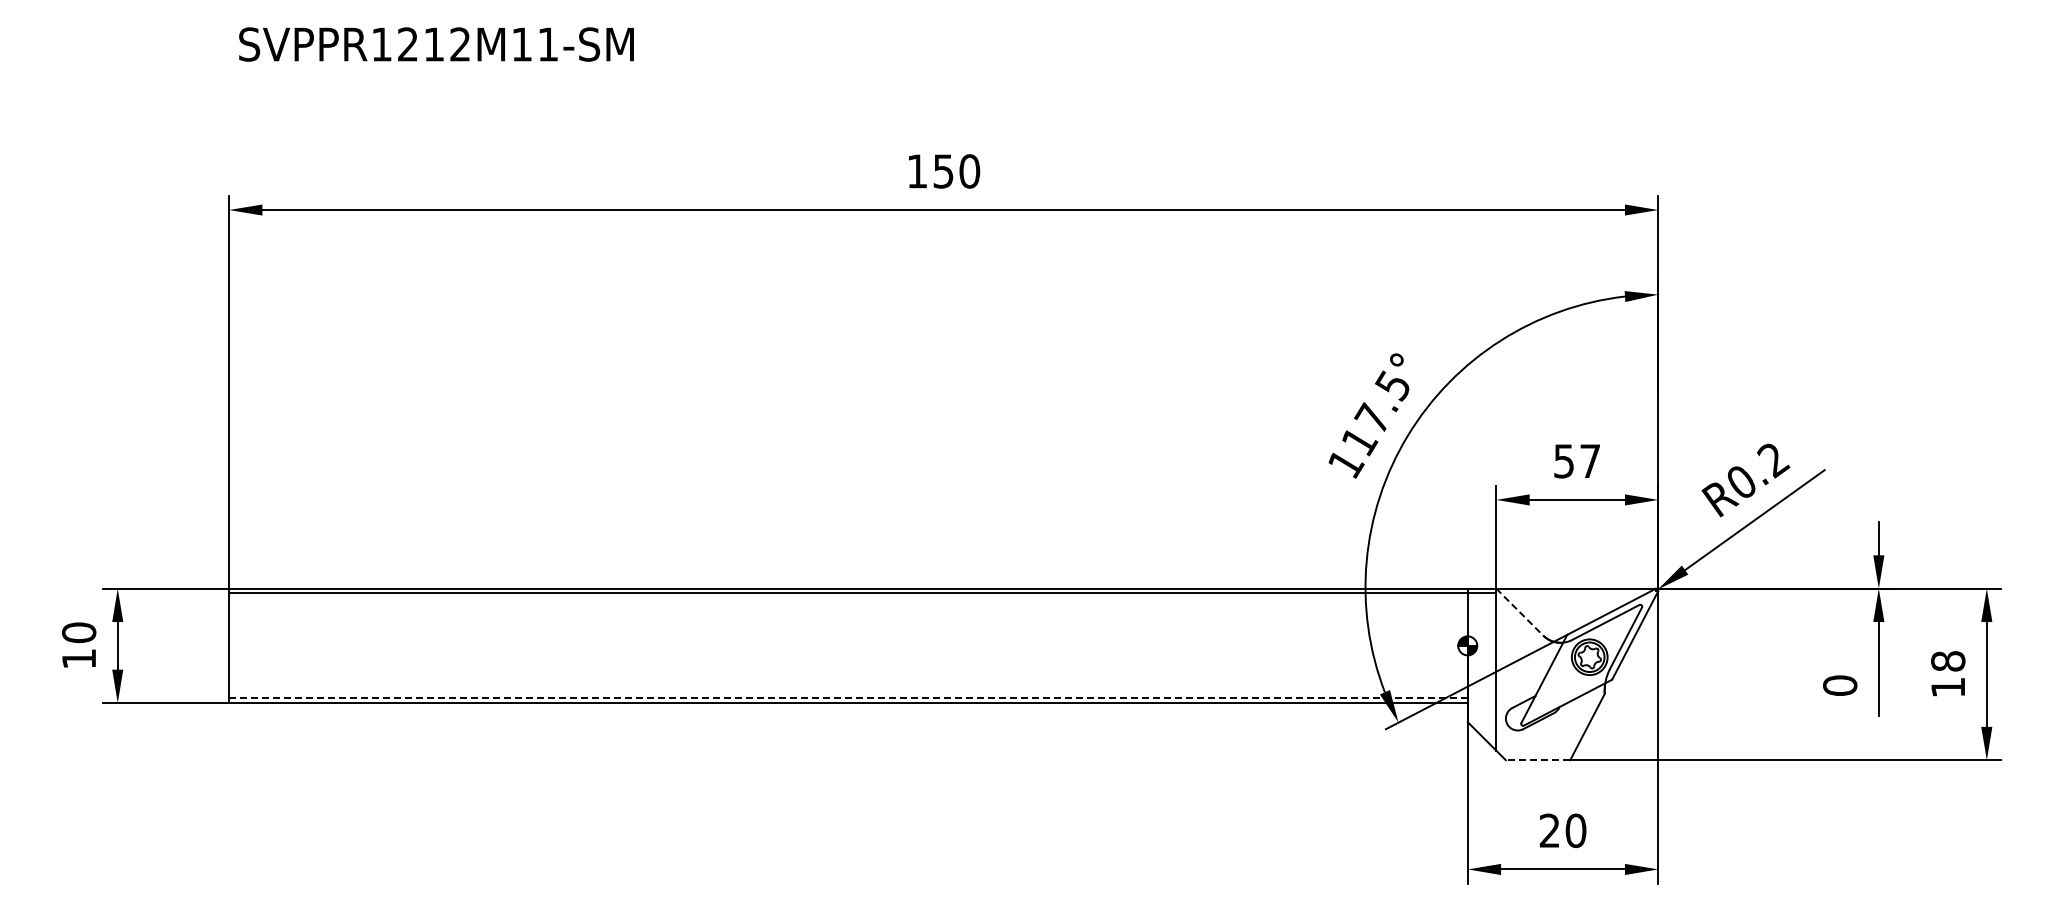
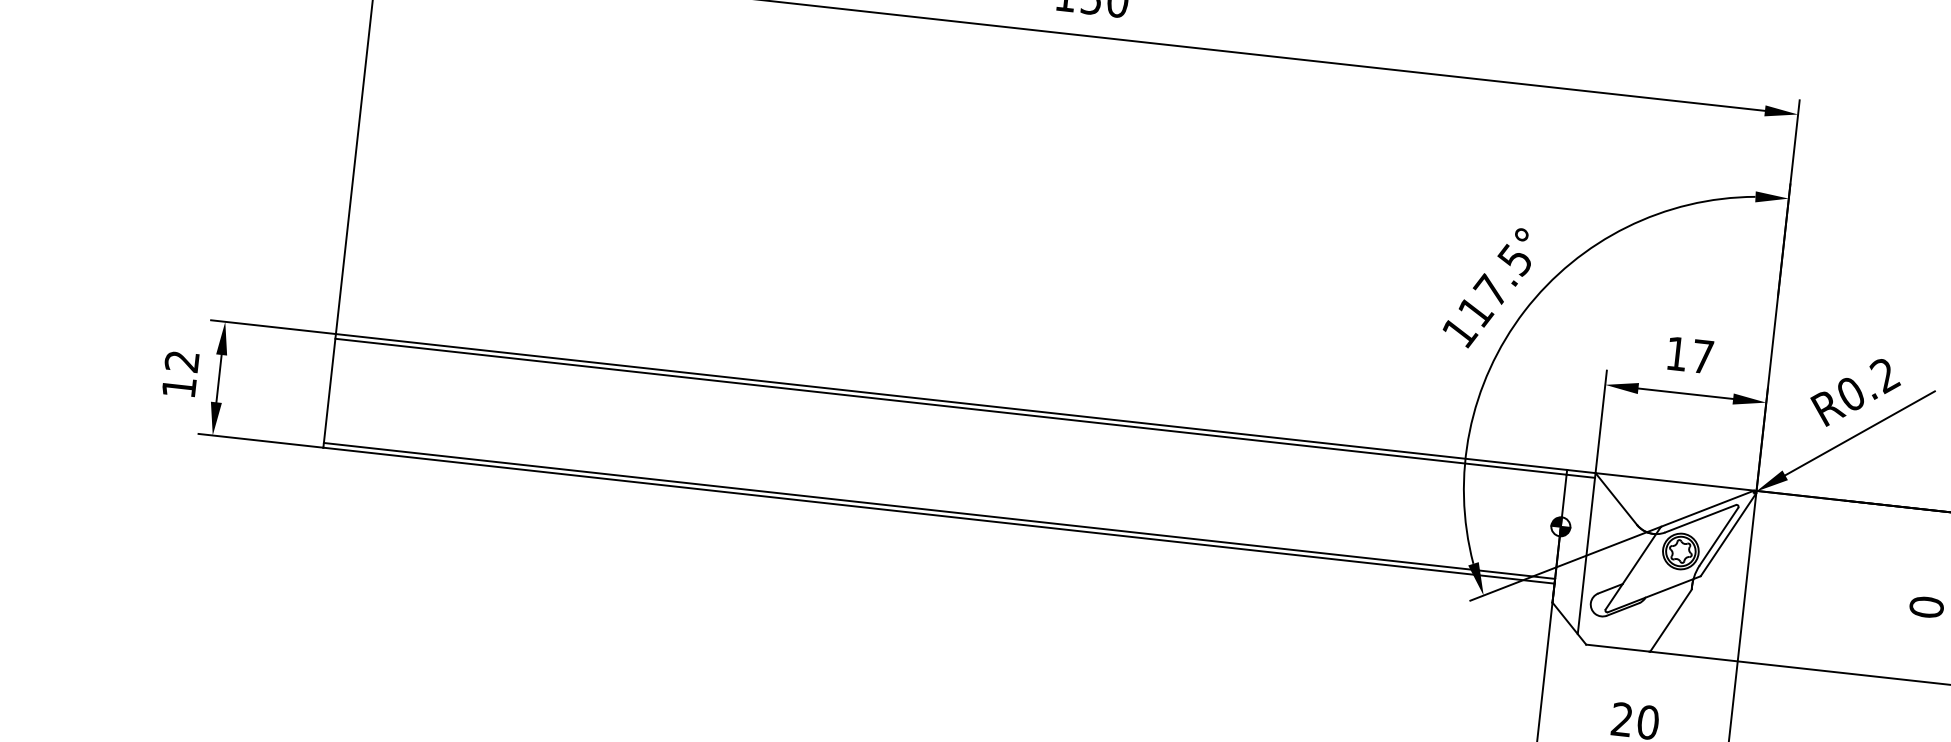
text: (1563, 461) -> (1676, 354), 57 -> 17
line: (1520, 612) -> (1616, 499), dashed -> solid
text: (79, 632) -> (182, 361), 10 -> 12
line: (847, 698) -> (938, 511), dashed -> solid
line: (1537, 760) -> (1617, 648), dashed -> solid

